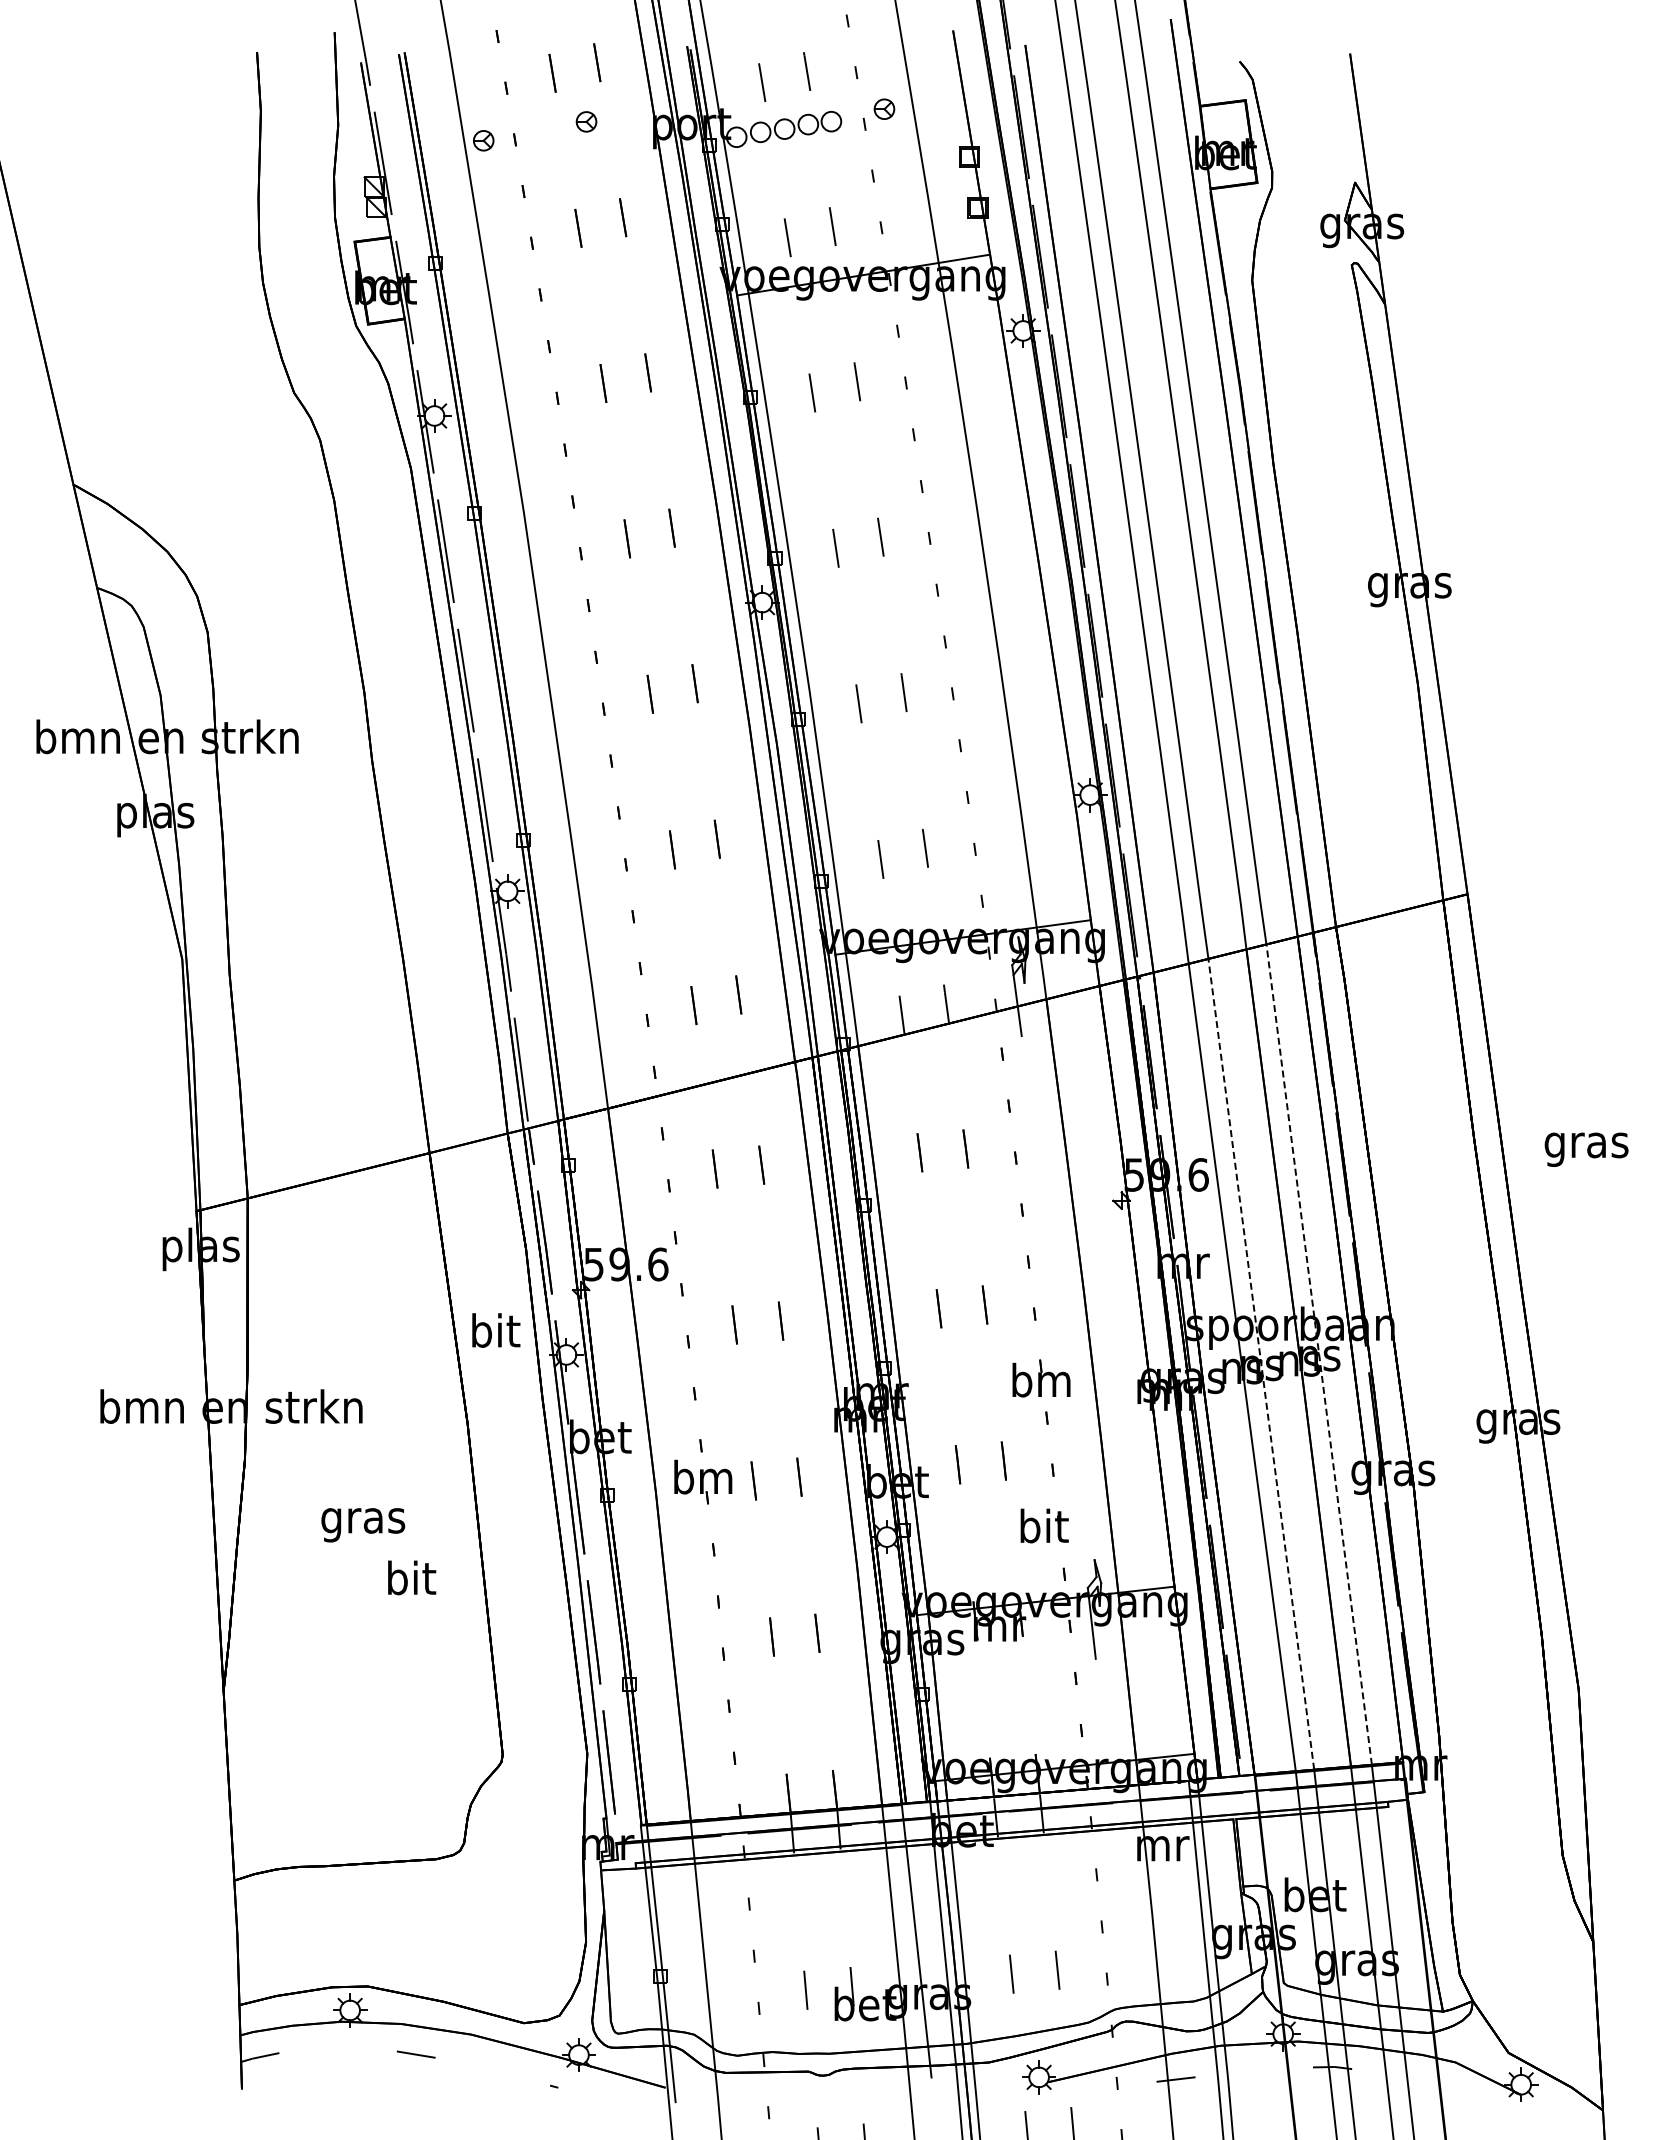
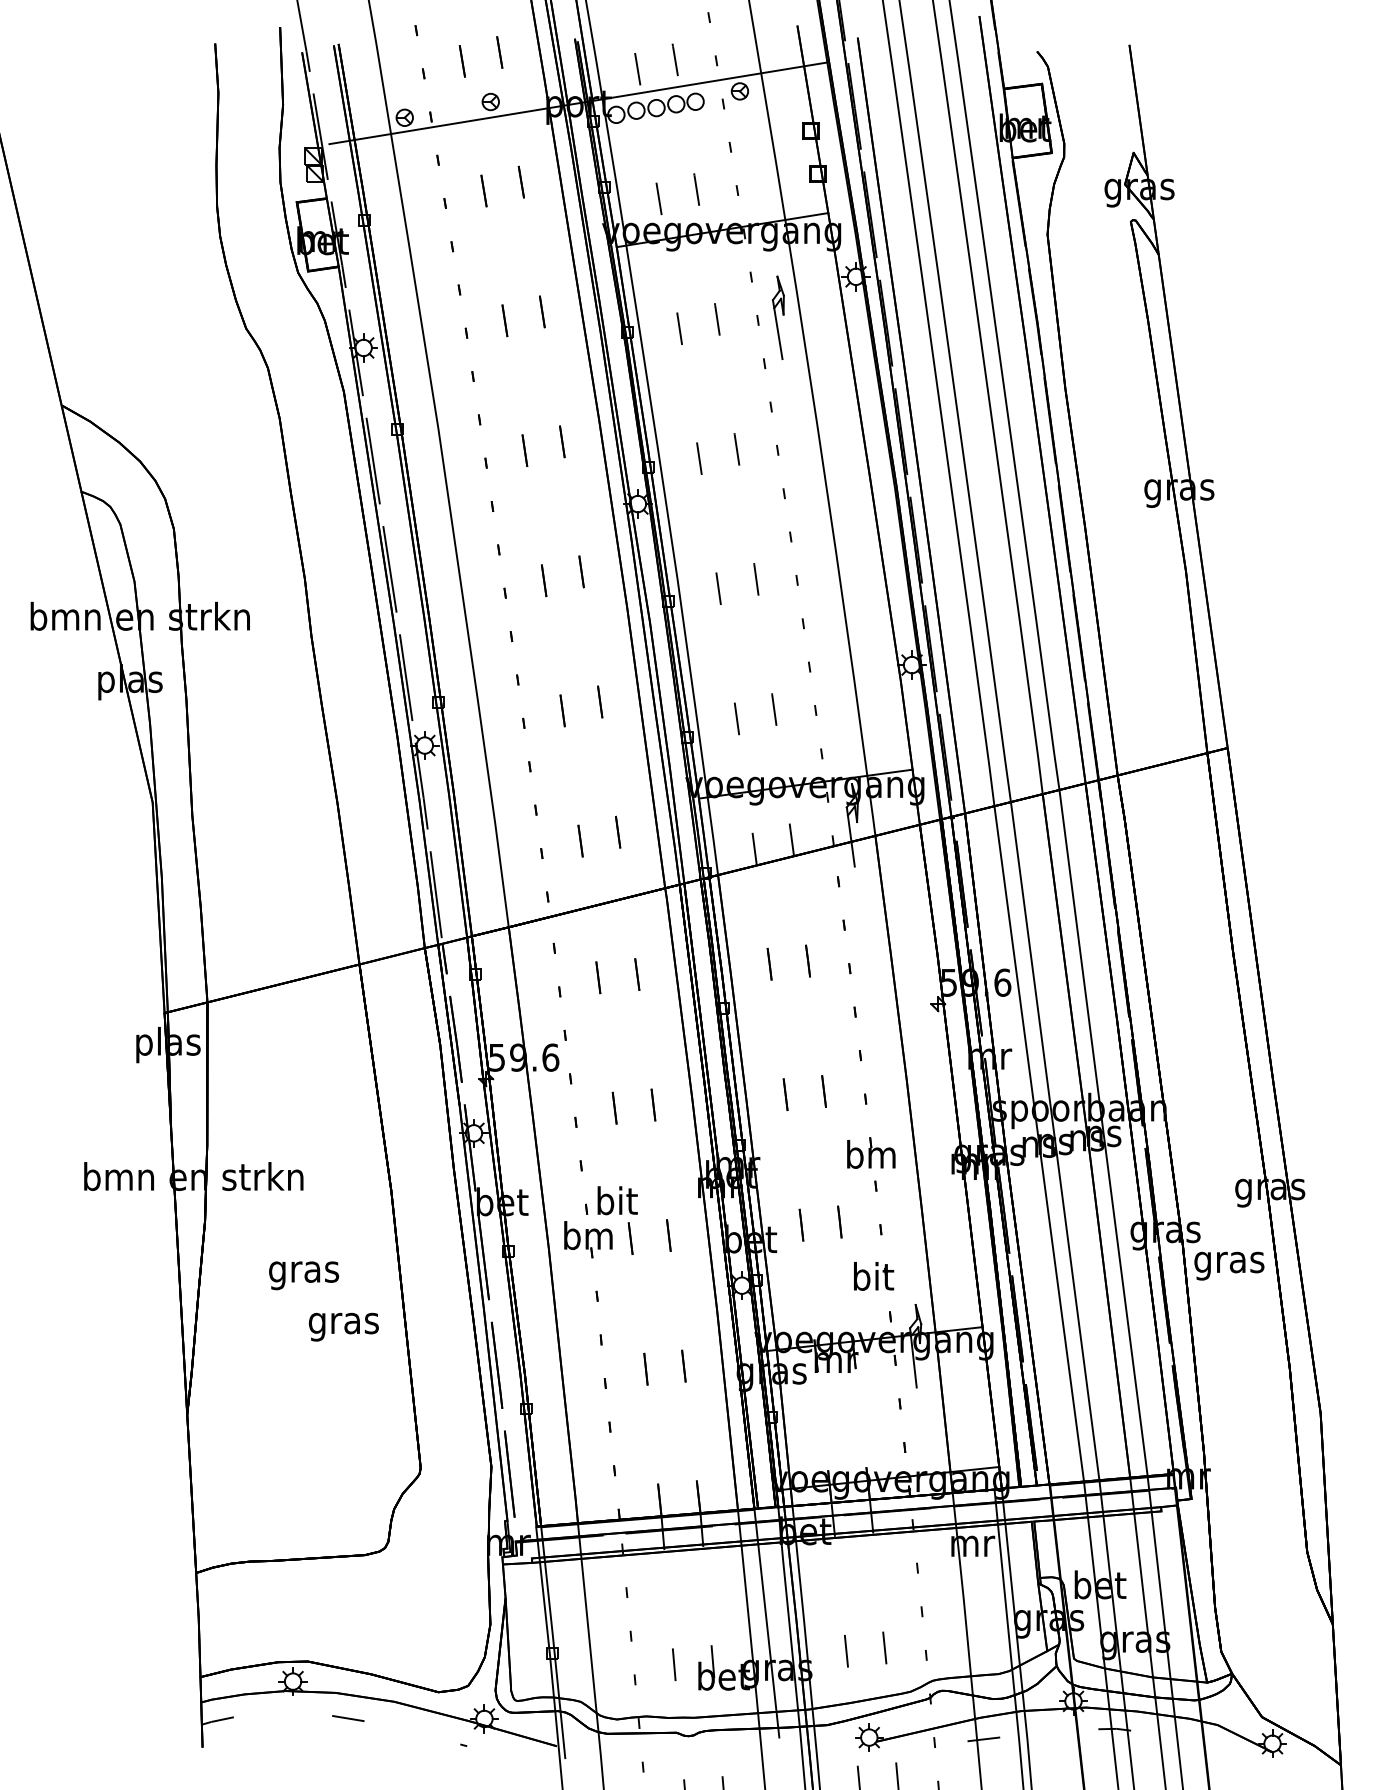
line: (690, 123) -> (577, 103), added
part: (929, 379) -> (777, 317), added
text: (1586, 1149) -> (1229, 1265), moved
text: (496, 1330) -> (617, 1200), moved
line: (1319, 1354) -> (1103, 1132), dashed -> solid
line: (1261, 1364) -> (1055, 1141), dashed -> solid
text: (410, 1581) -> (343, 1322), bit -> gras

